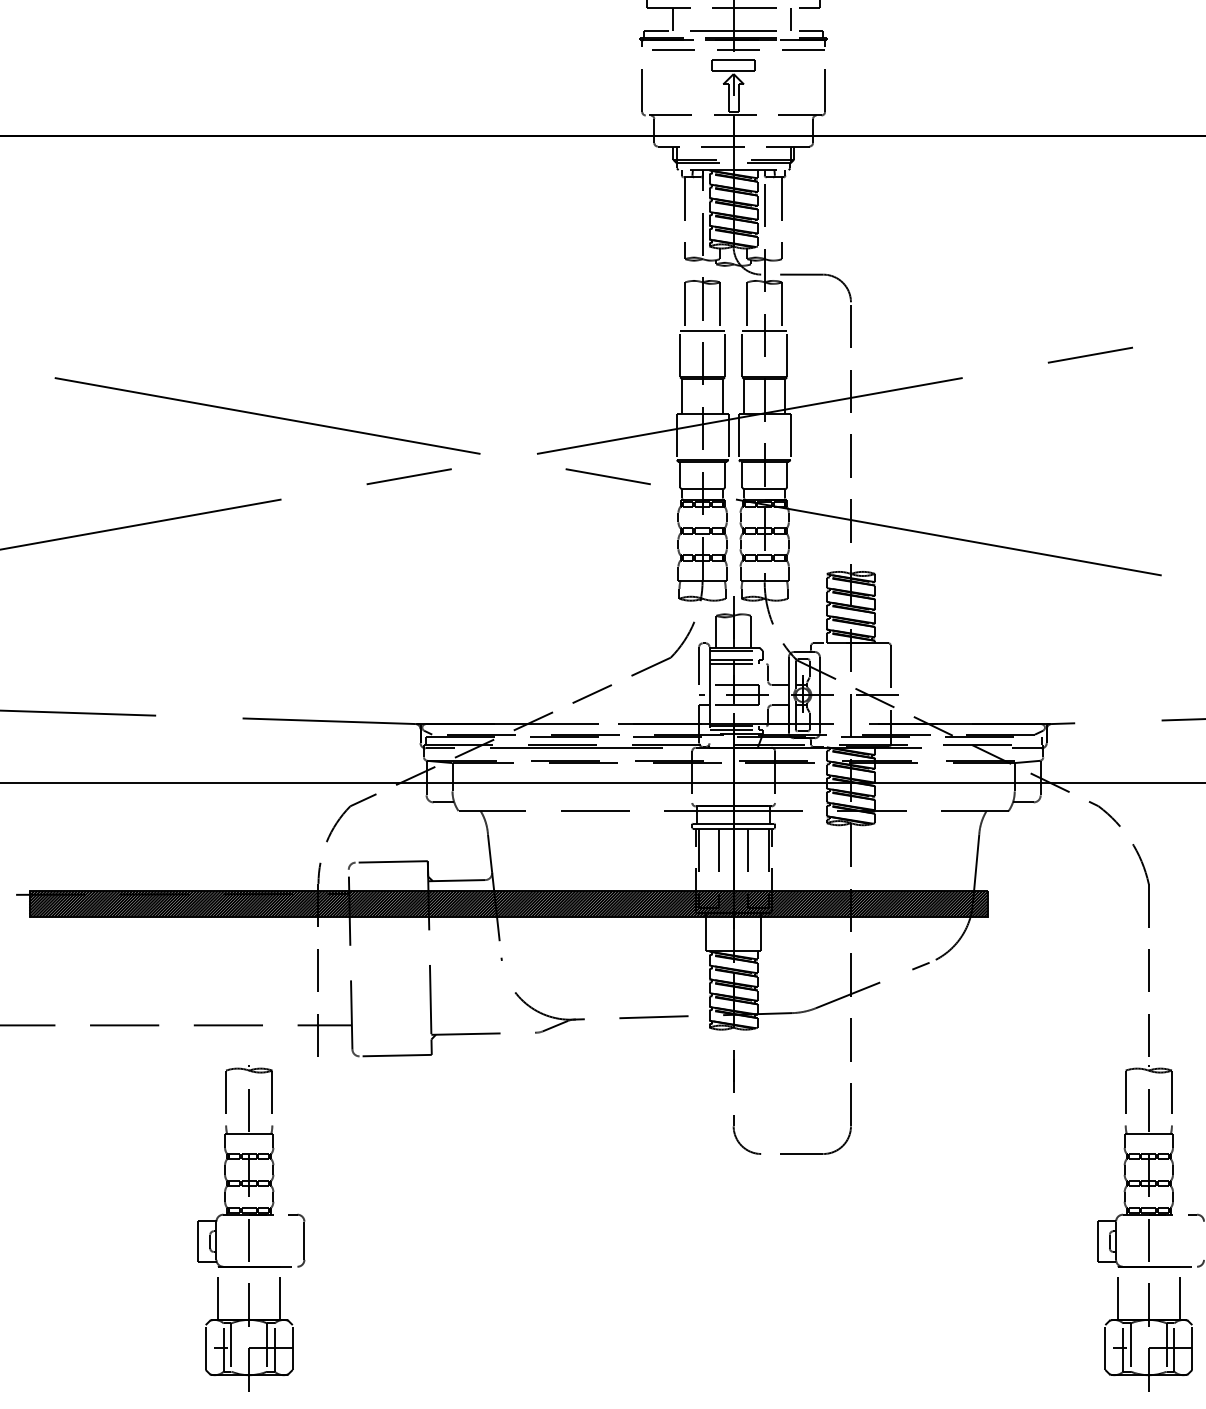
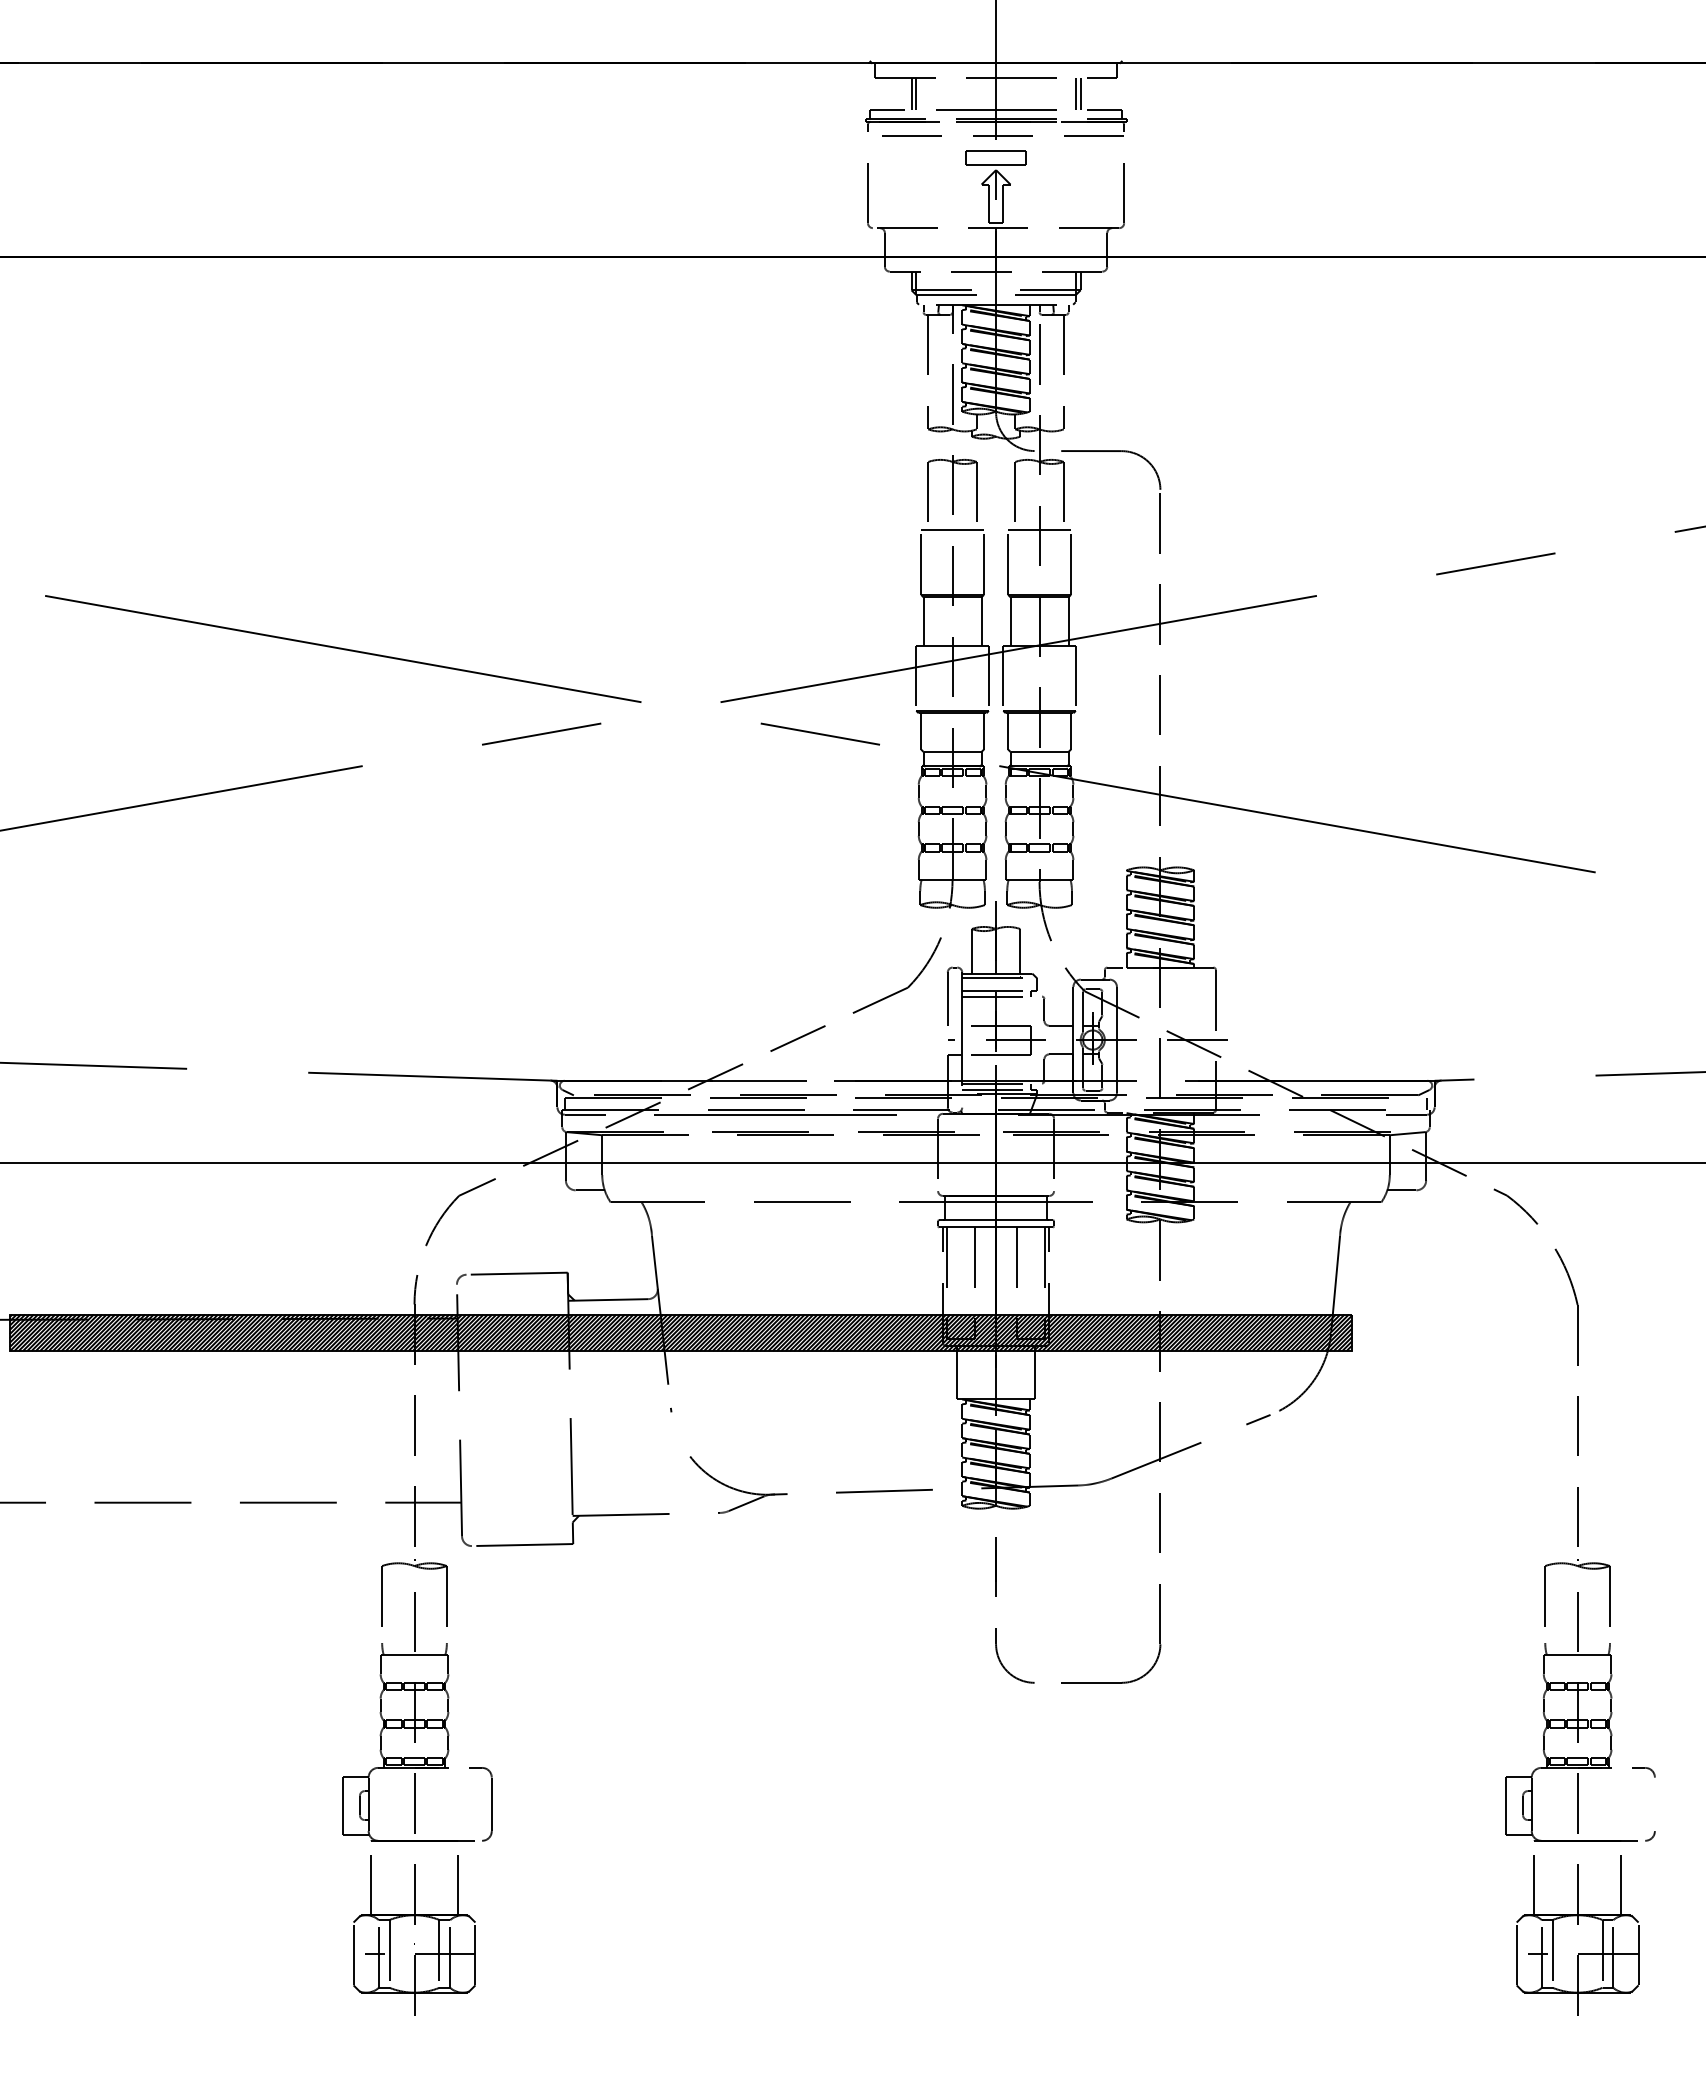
line: (676, 19) -> (916, 93), added
line: (793, 19) -> (1080, 93), added
part: (251, 1228) -> (417, 1787), moved

